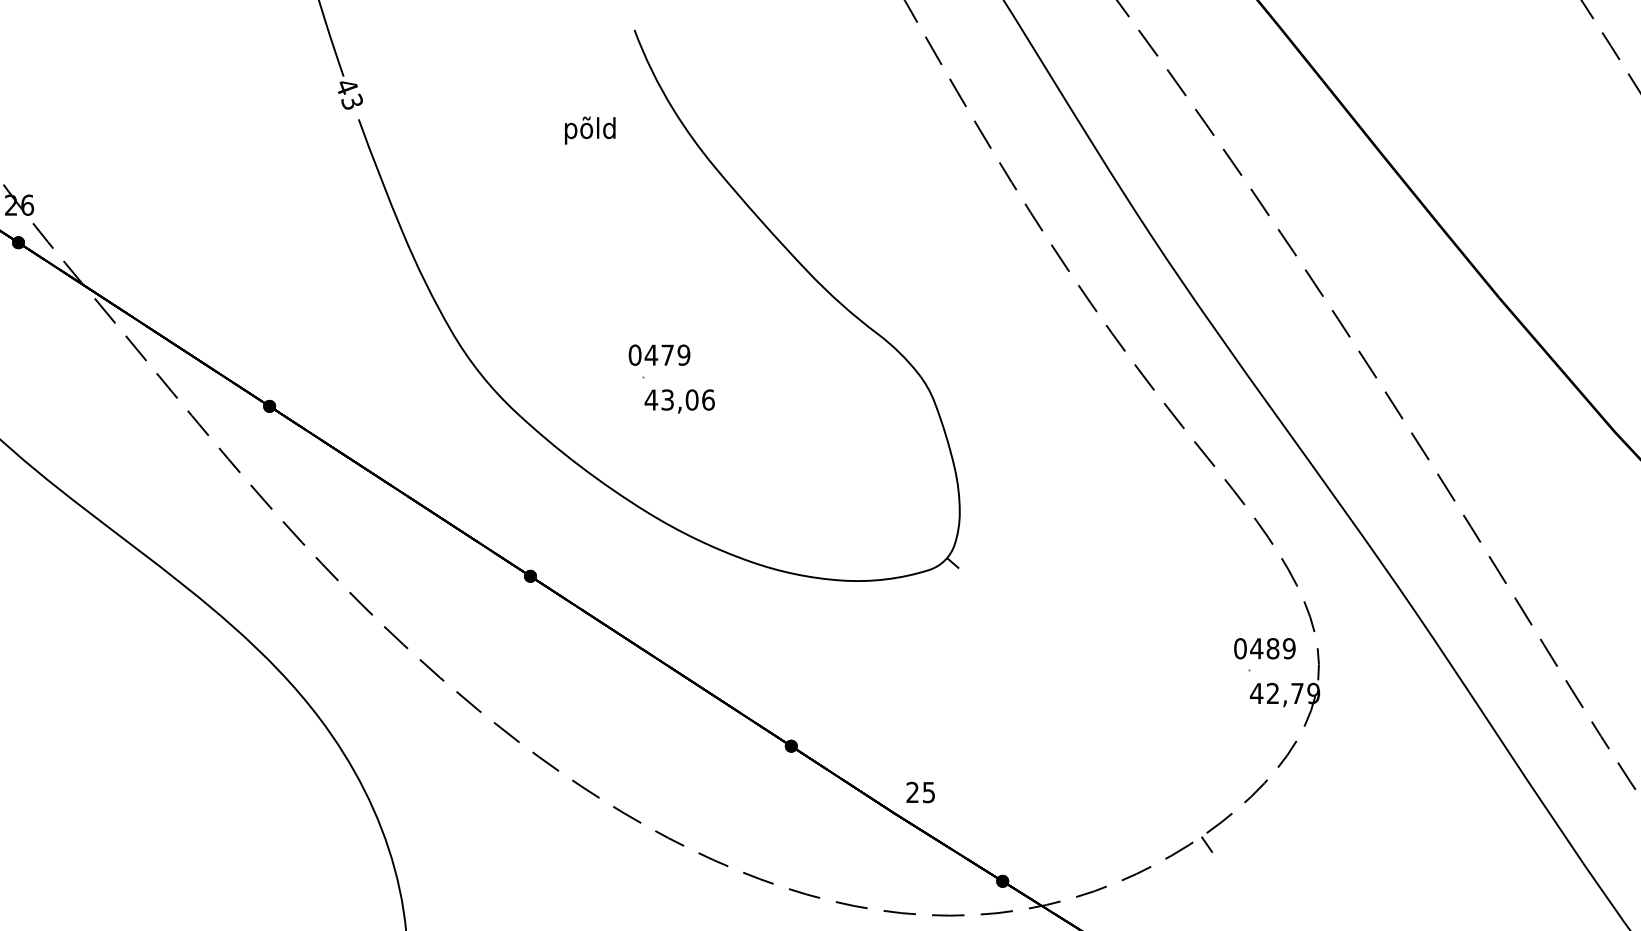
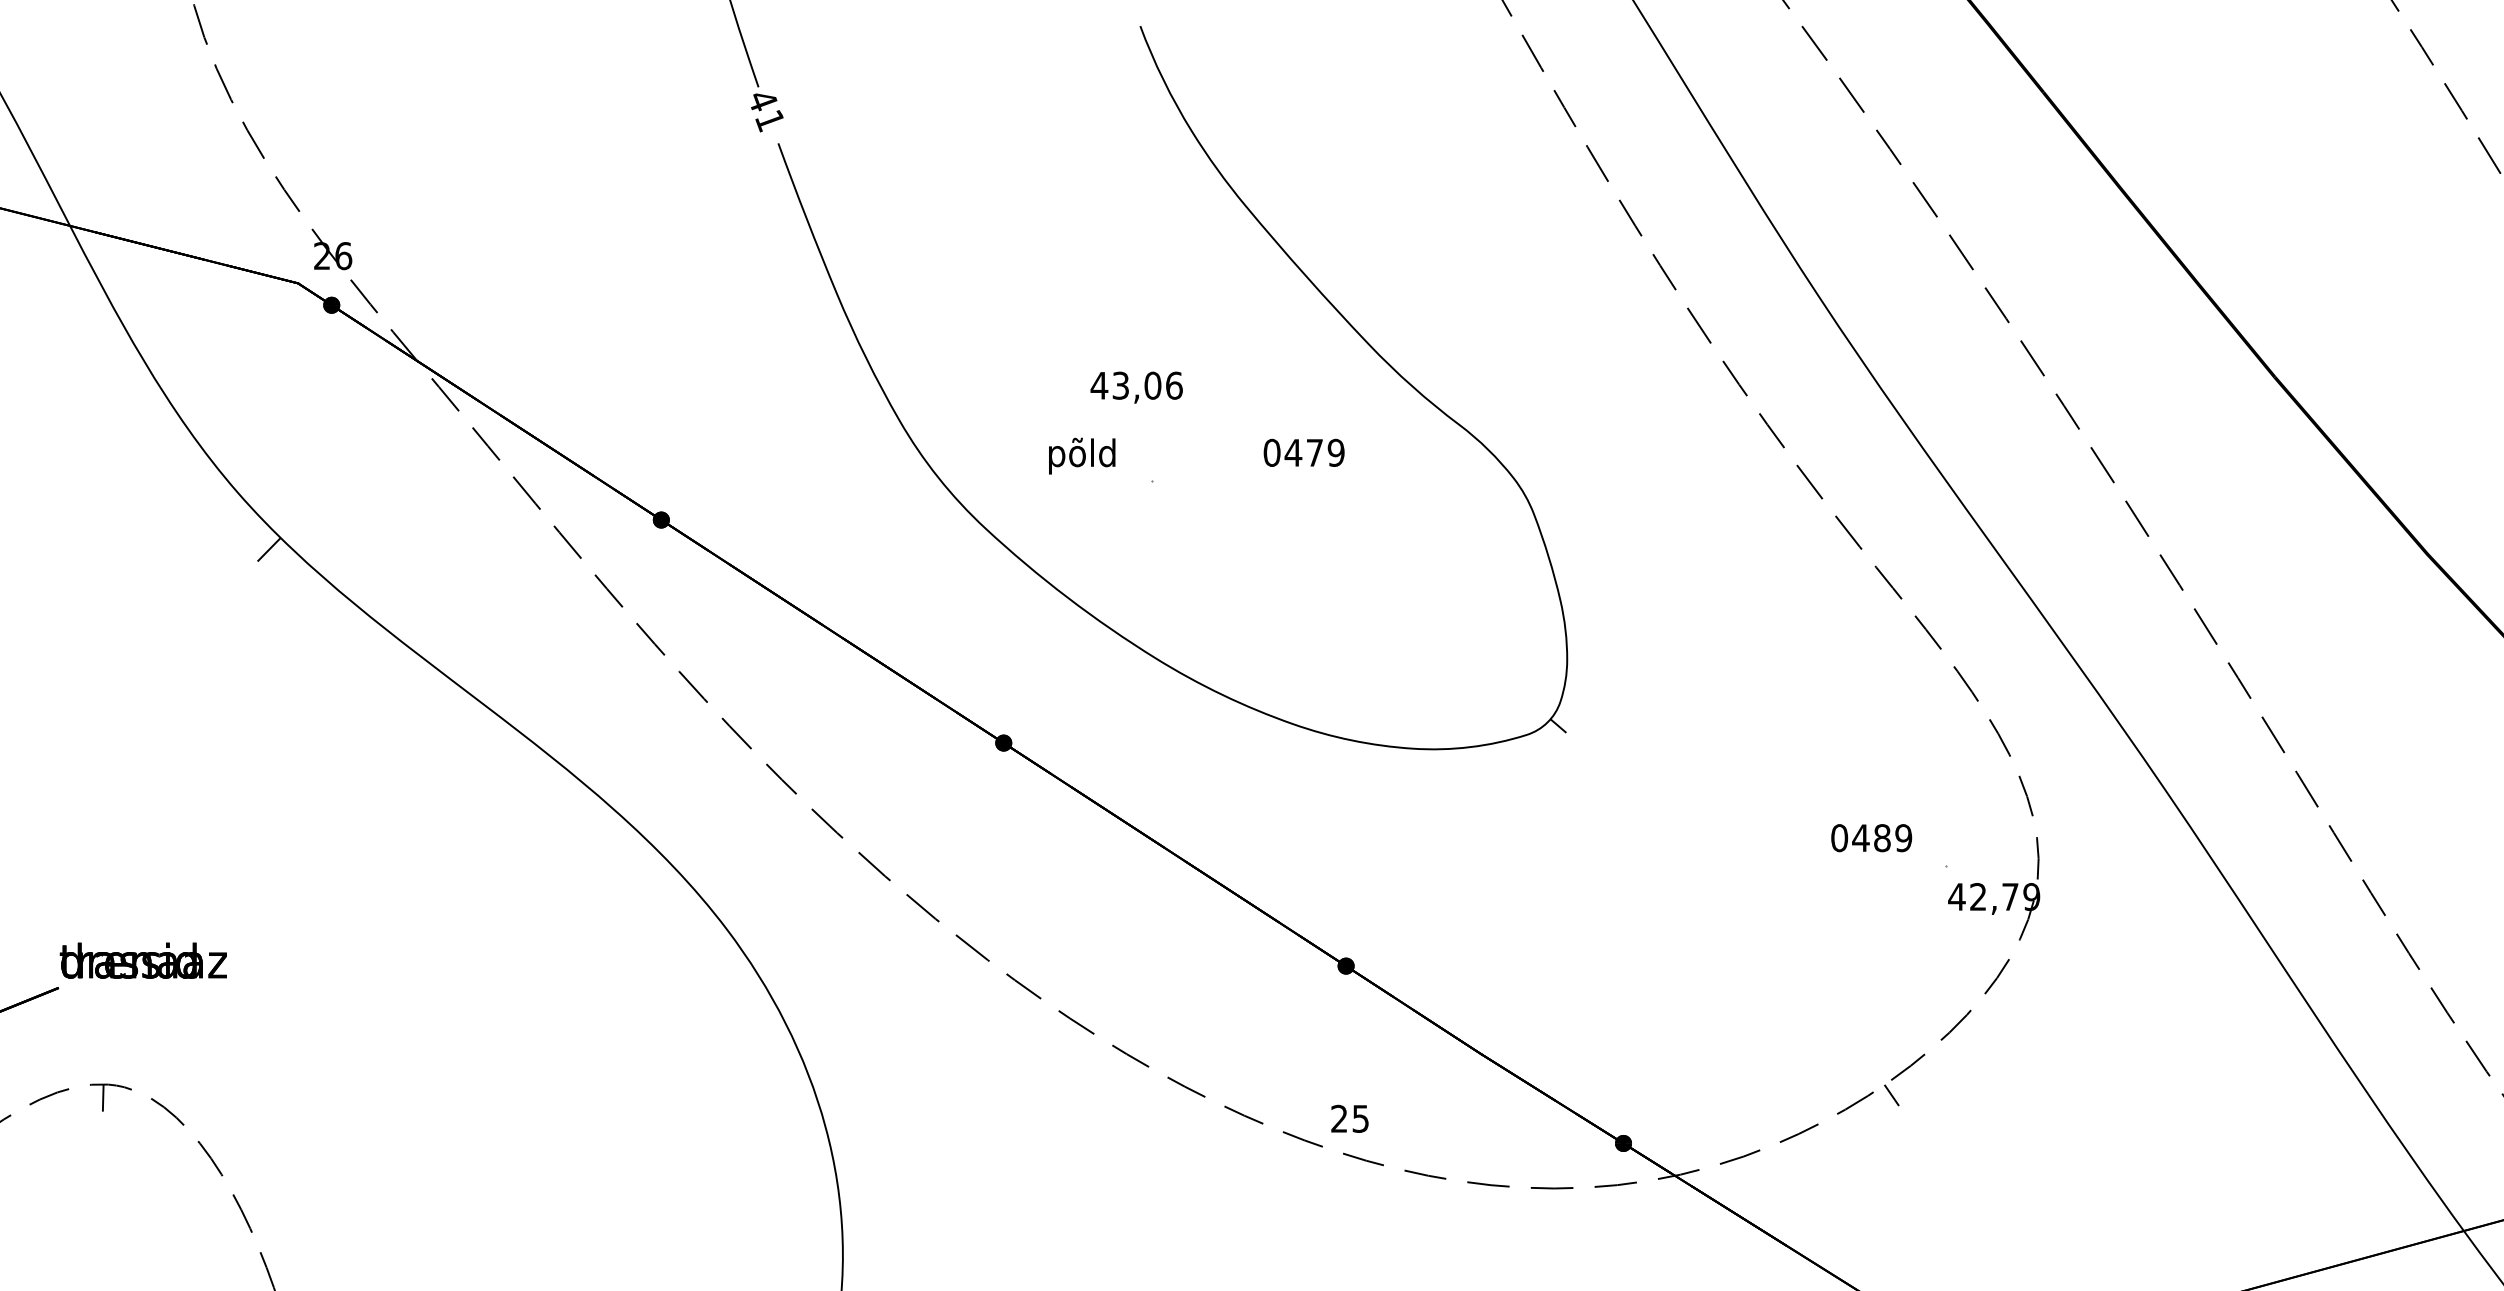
text: (352, 101) -> (769, 120), 43 -> 41
text: (590, 130) -> (1082, 455), moved
text: (659, 354) -> (1303, 452), moved
text: (679, 401) -> (1136, 387), moved
text: (1264, 648) -> (1871, 838), moved
text: (920, 792) -> (1349, 1118), moved

